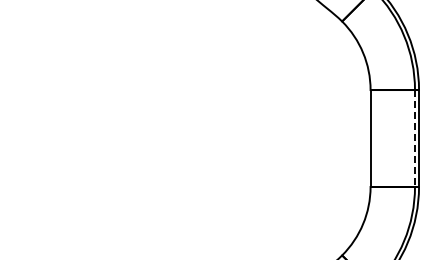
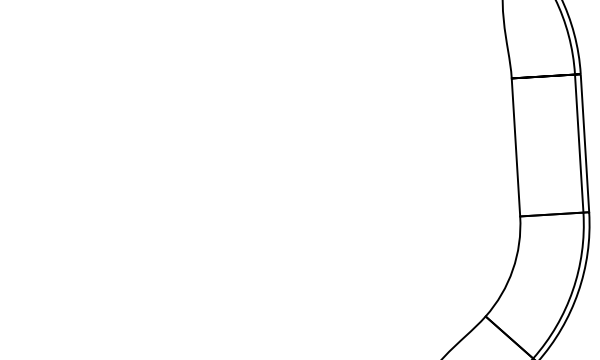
line: (414, 139) -> (578, 145), dashed -> solid

